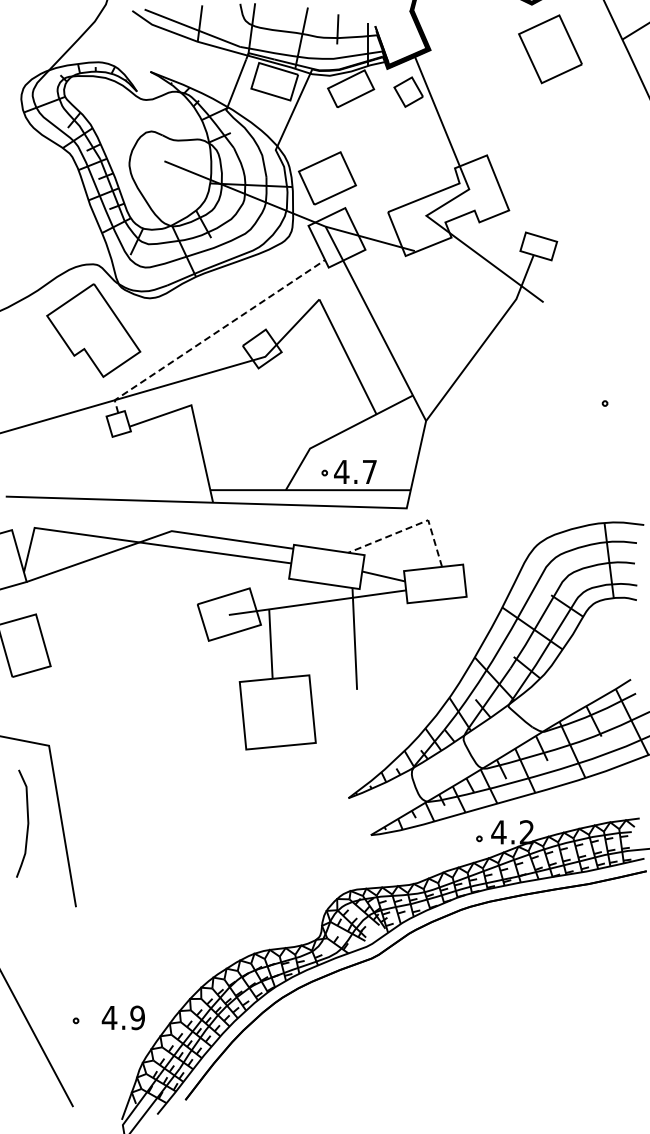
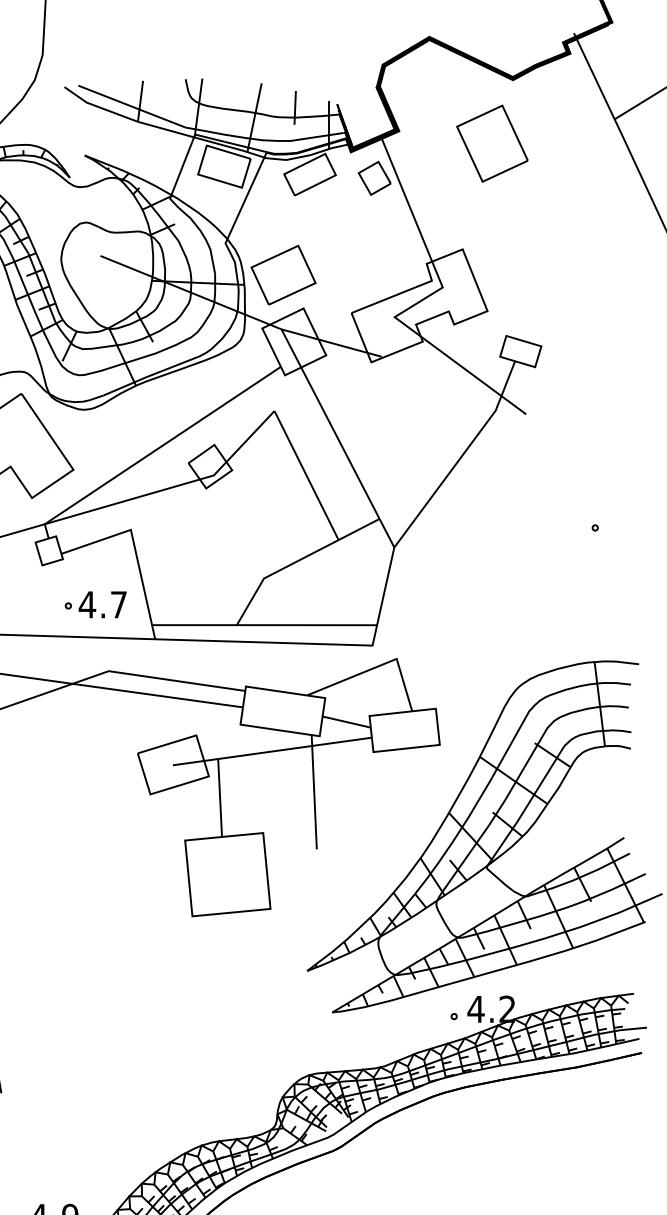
part: (550, 49) -> (492, 143), moved
line: (214, 333) -> (156, 449), dashed -> solid
part: (348, 471) -> (95, 604), moved
line: (410, 527) -> (376, 667), dashed -> solid

